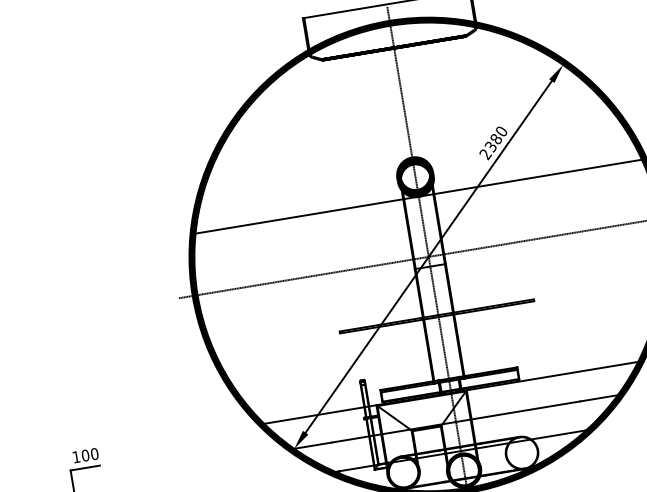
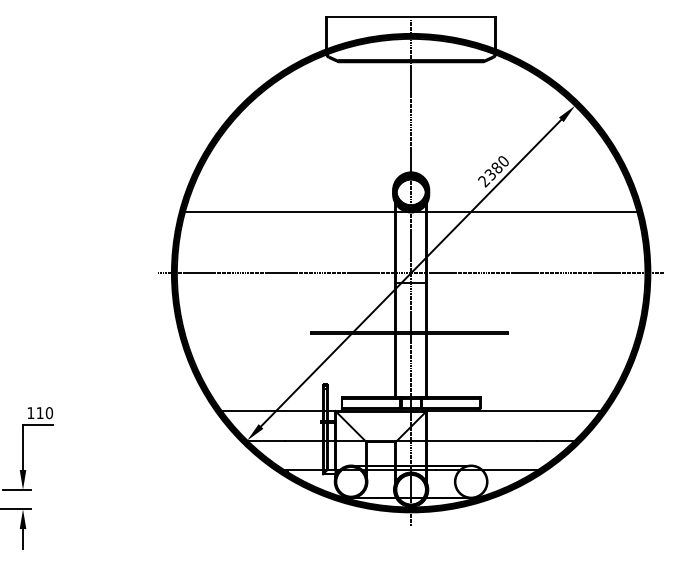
text: (84, 456) -> (39, 413), 100 -> 110

